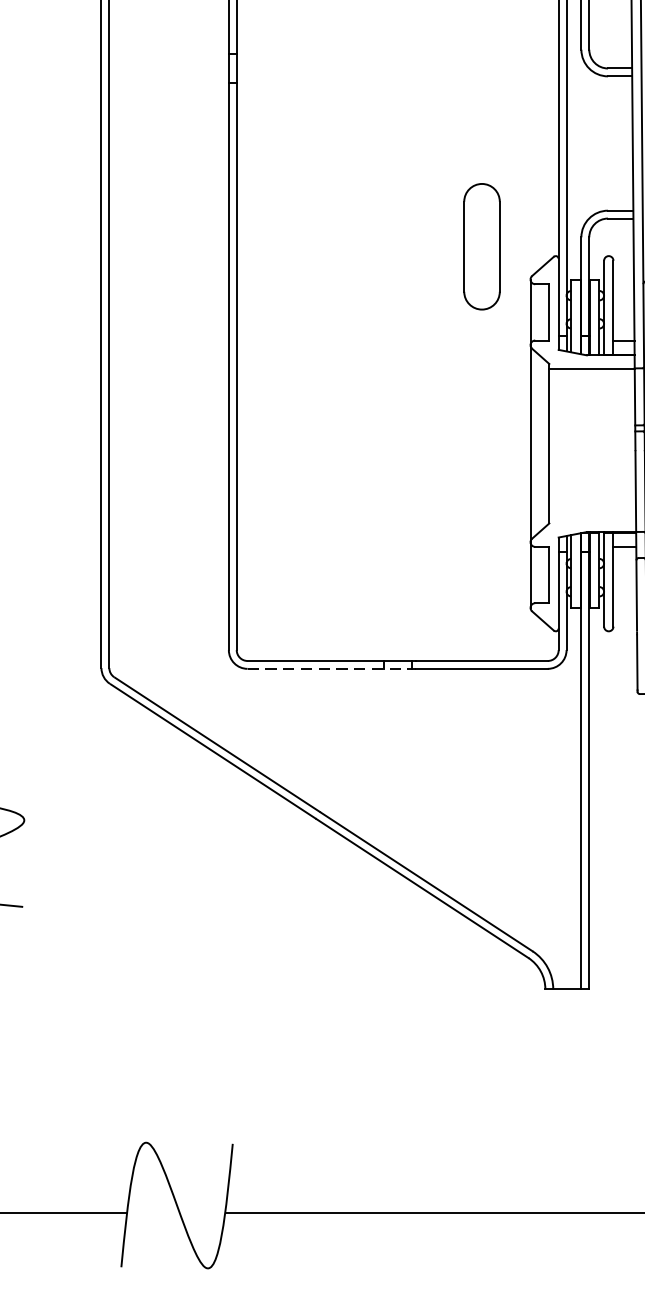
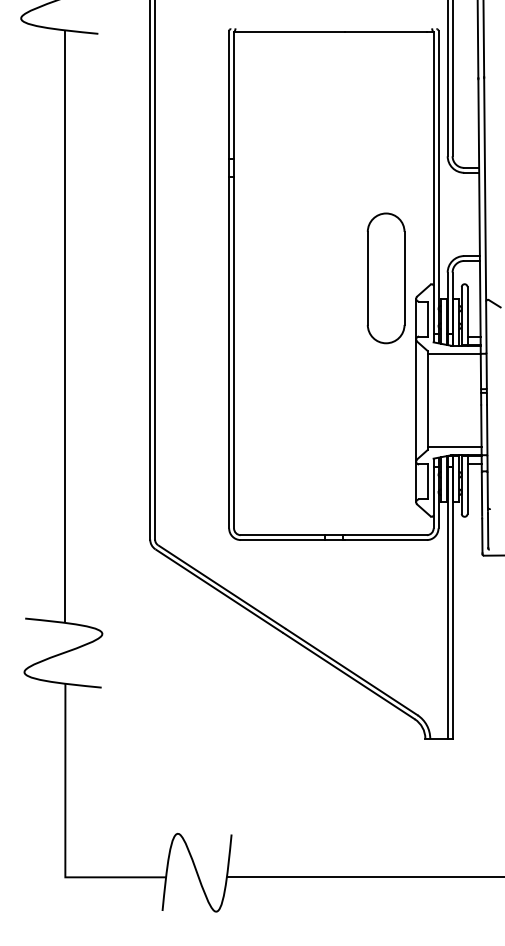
part: (481, 246) -> (385, 278), size x1.67
line: (592, 519) -> (454, 447), added
line: (332, 669) -> (293, 540), dashed -> solid

